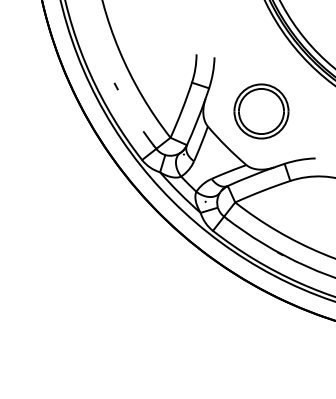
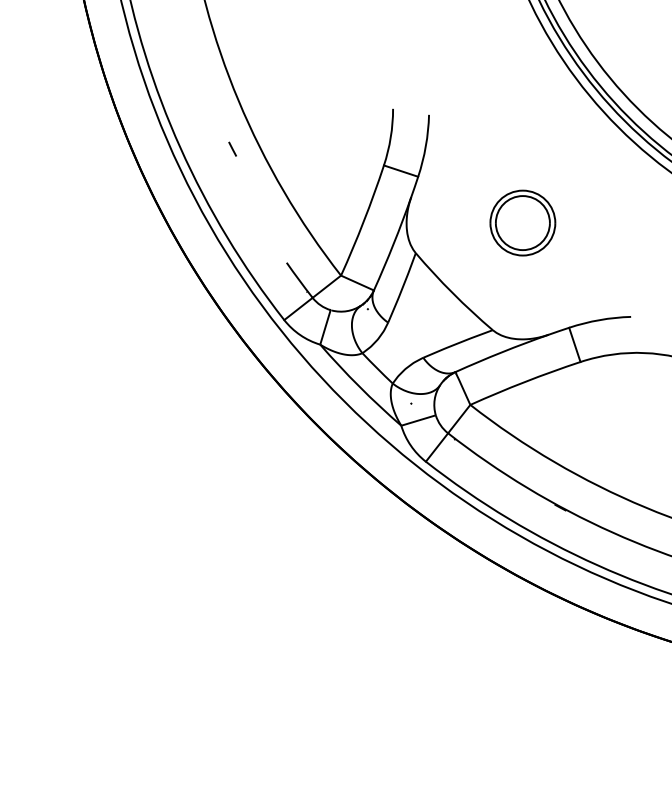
arc: (115, 86) -> (231, 149), moved
part: (261, 111) -> (522, 223), size x0.6

